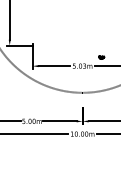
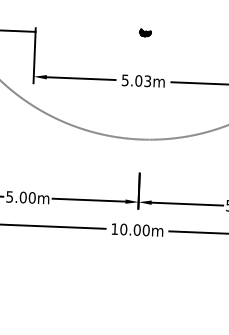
part: (101, 57) -> (145, 33), moved

